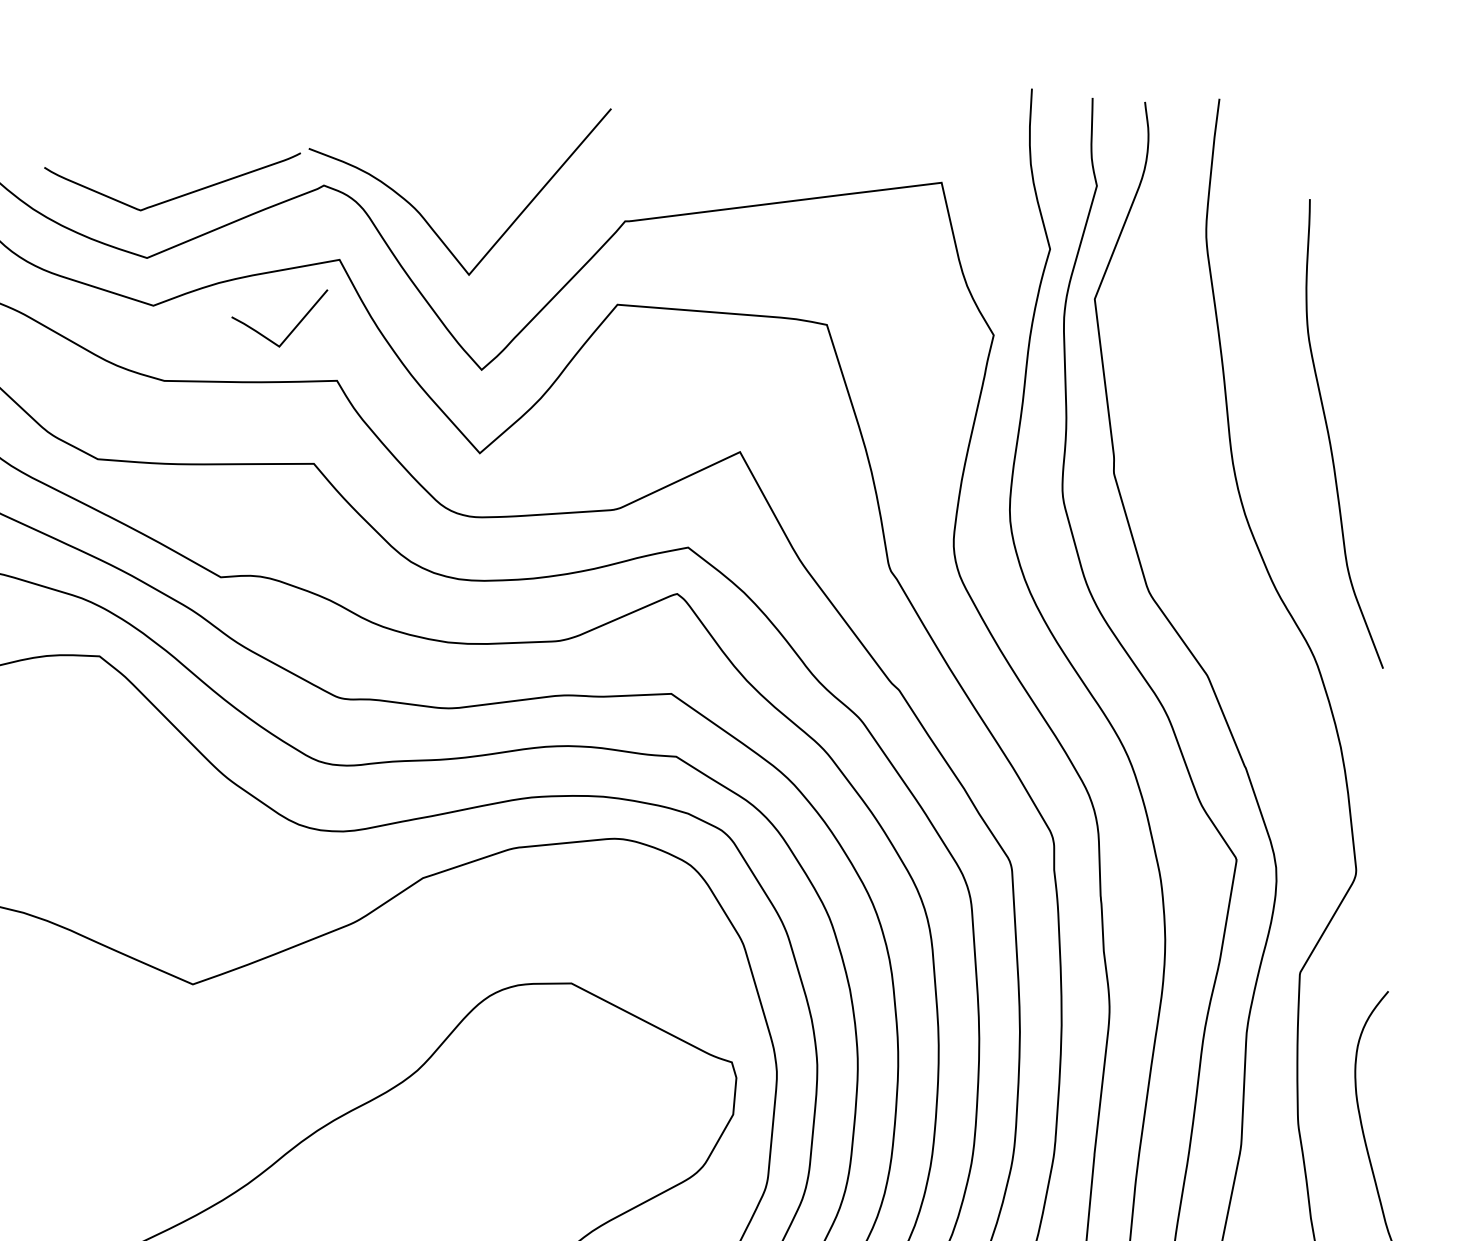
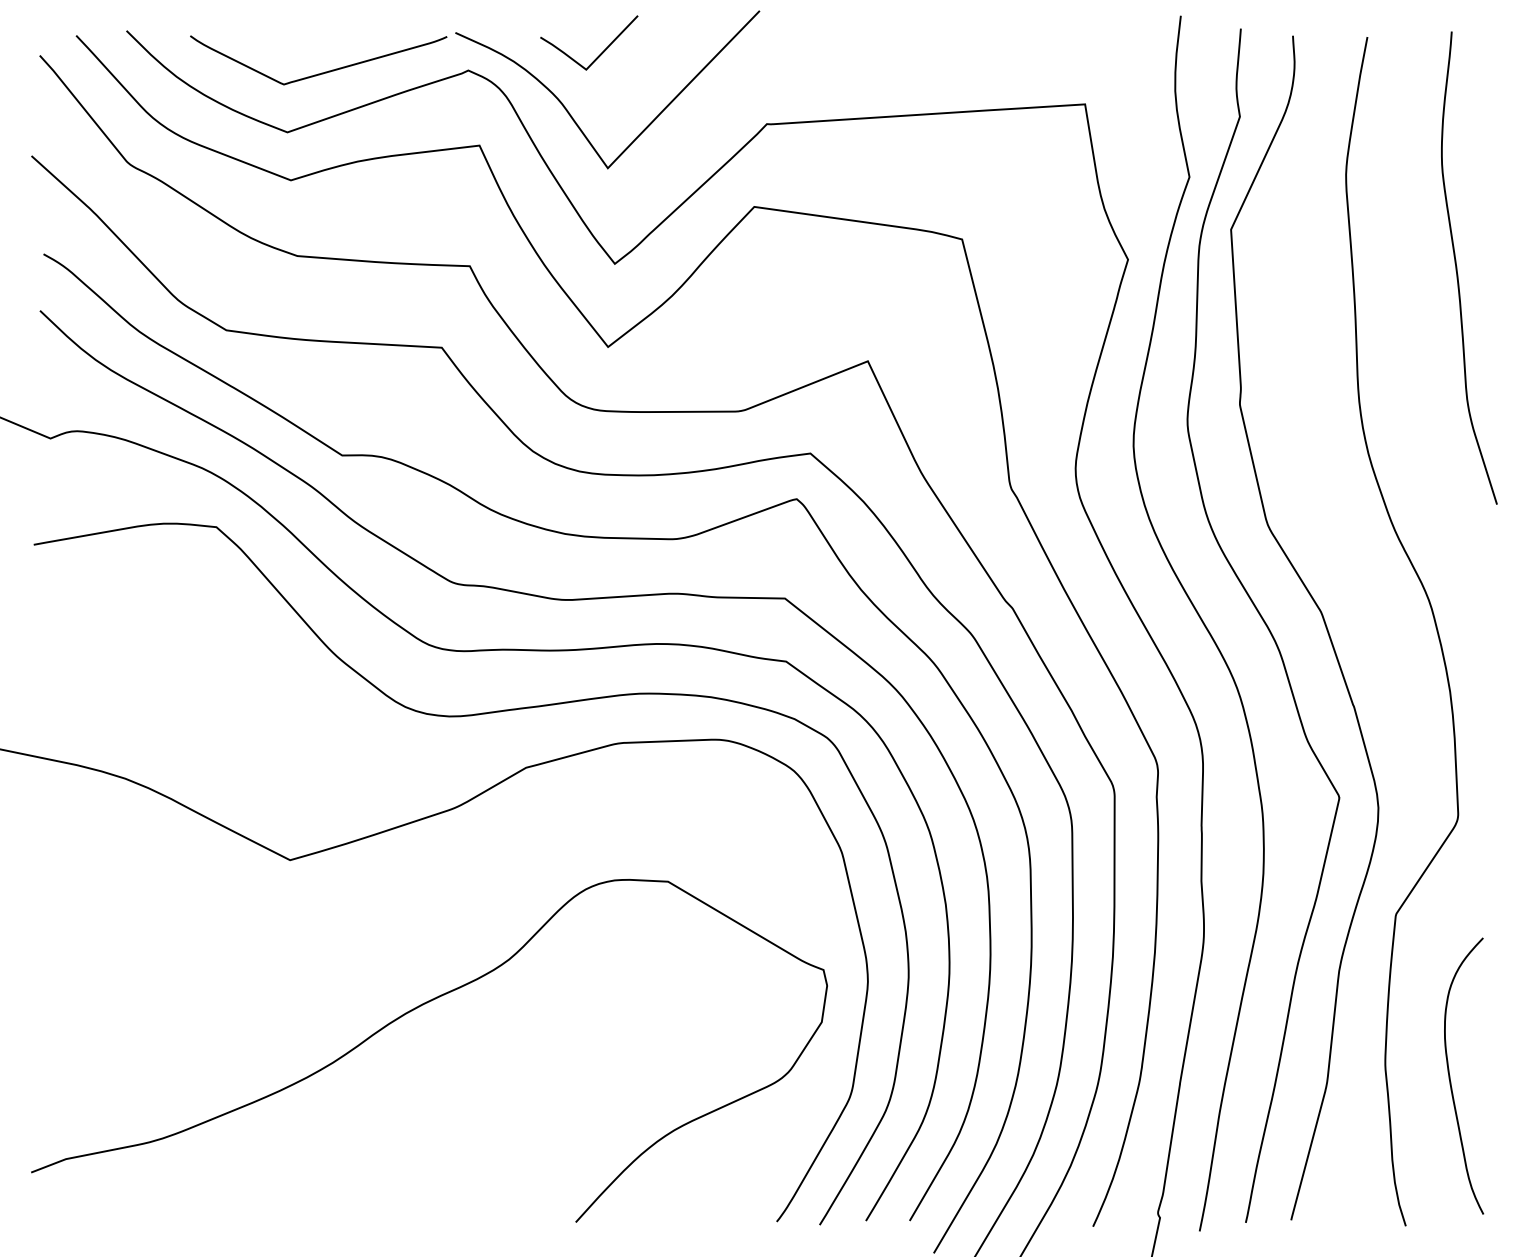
line: (292, 329) -> (600, 53), moved
curve: (1329, 434) -> (1457, 267), moved

